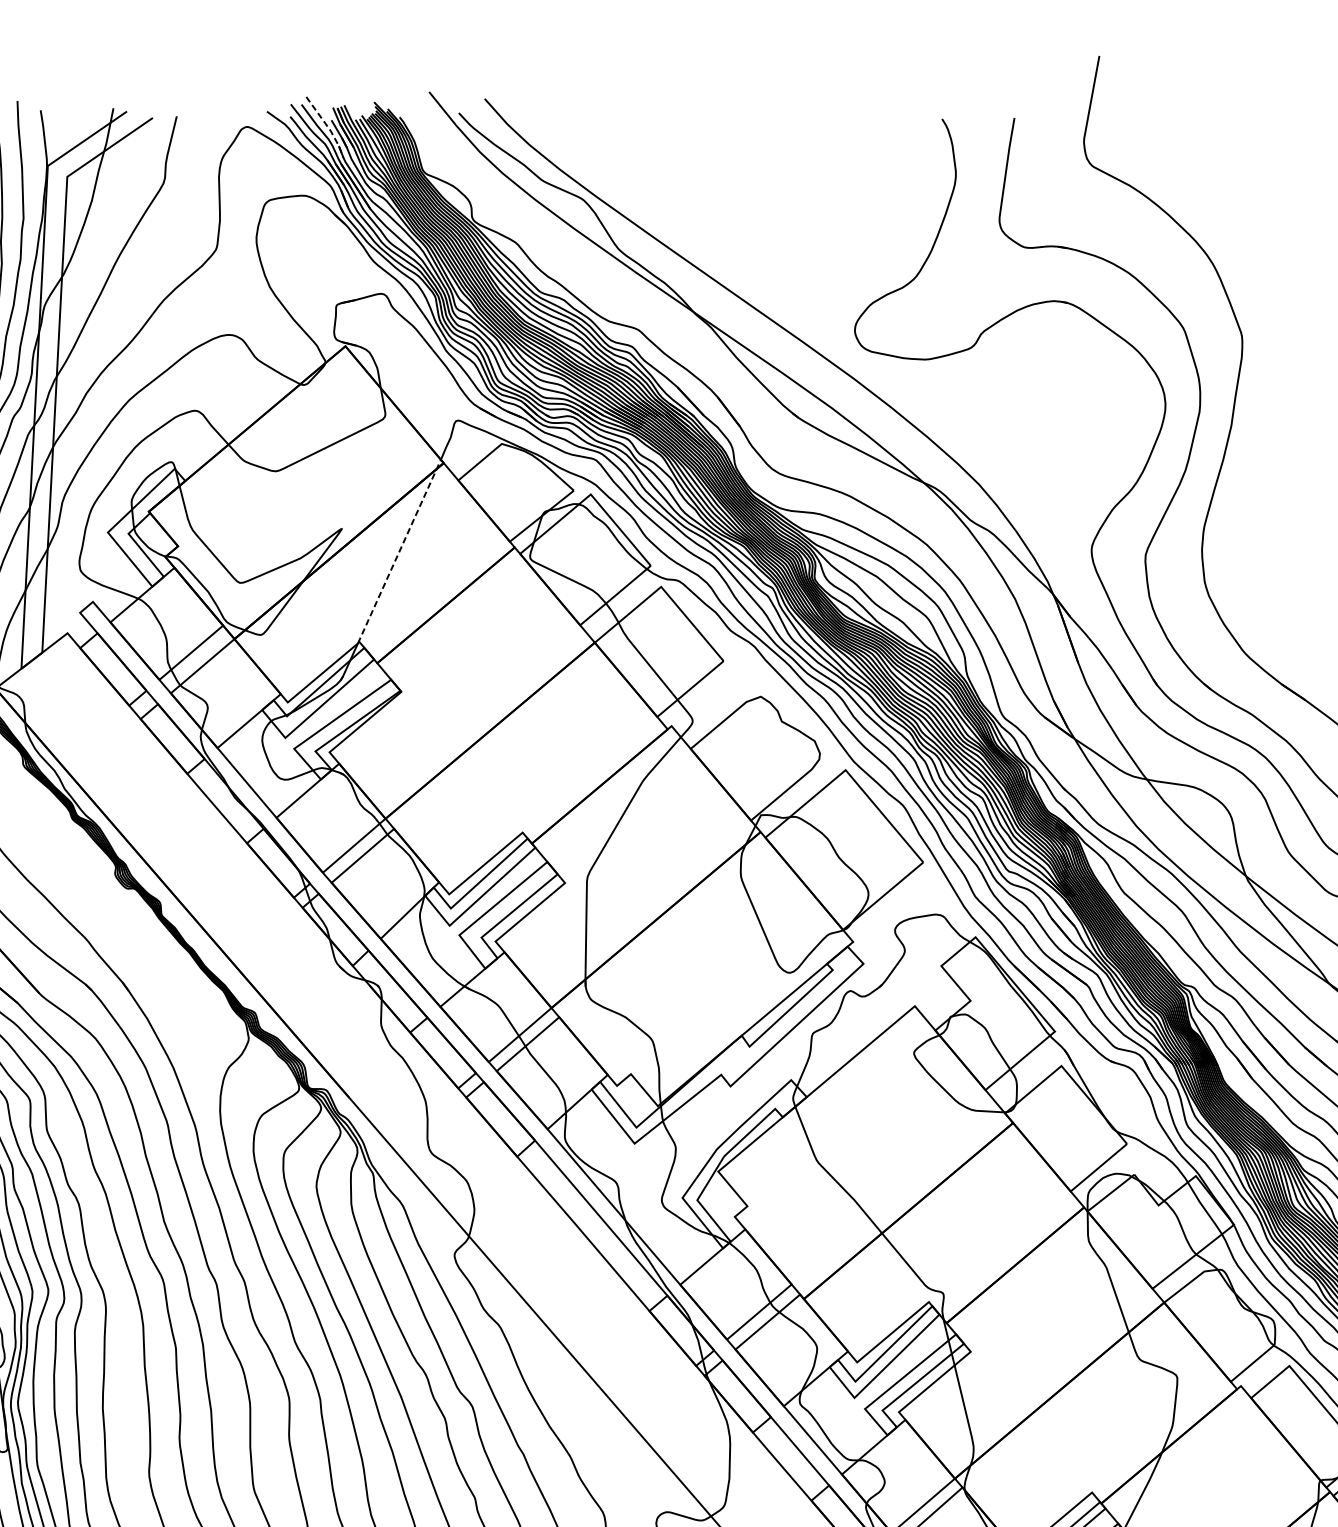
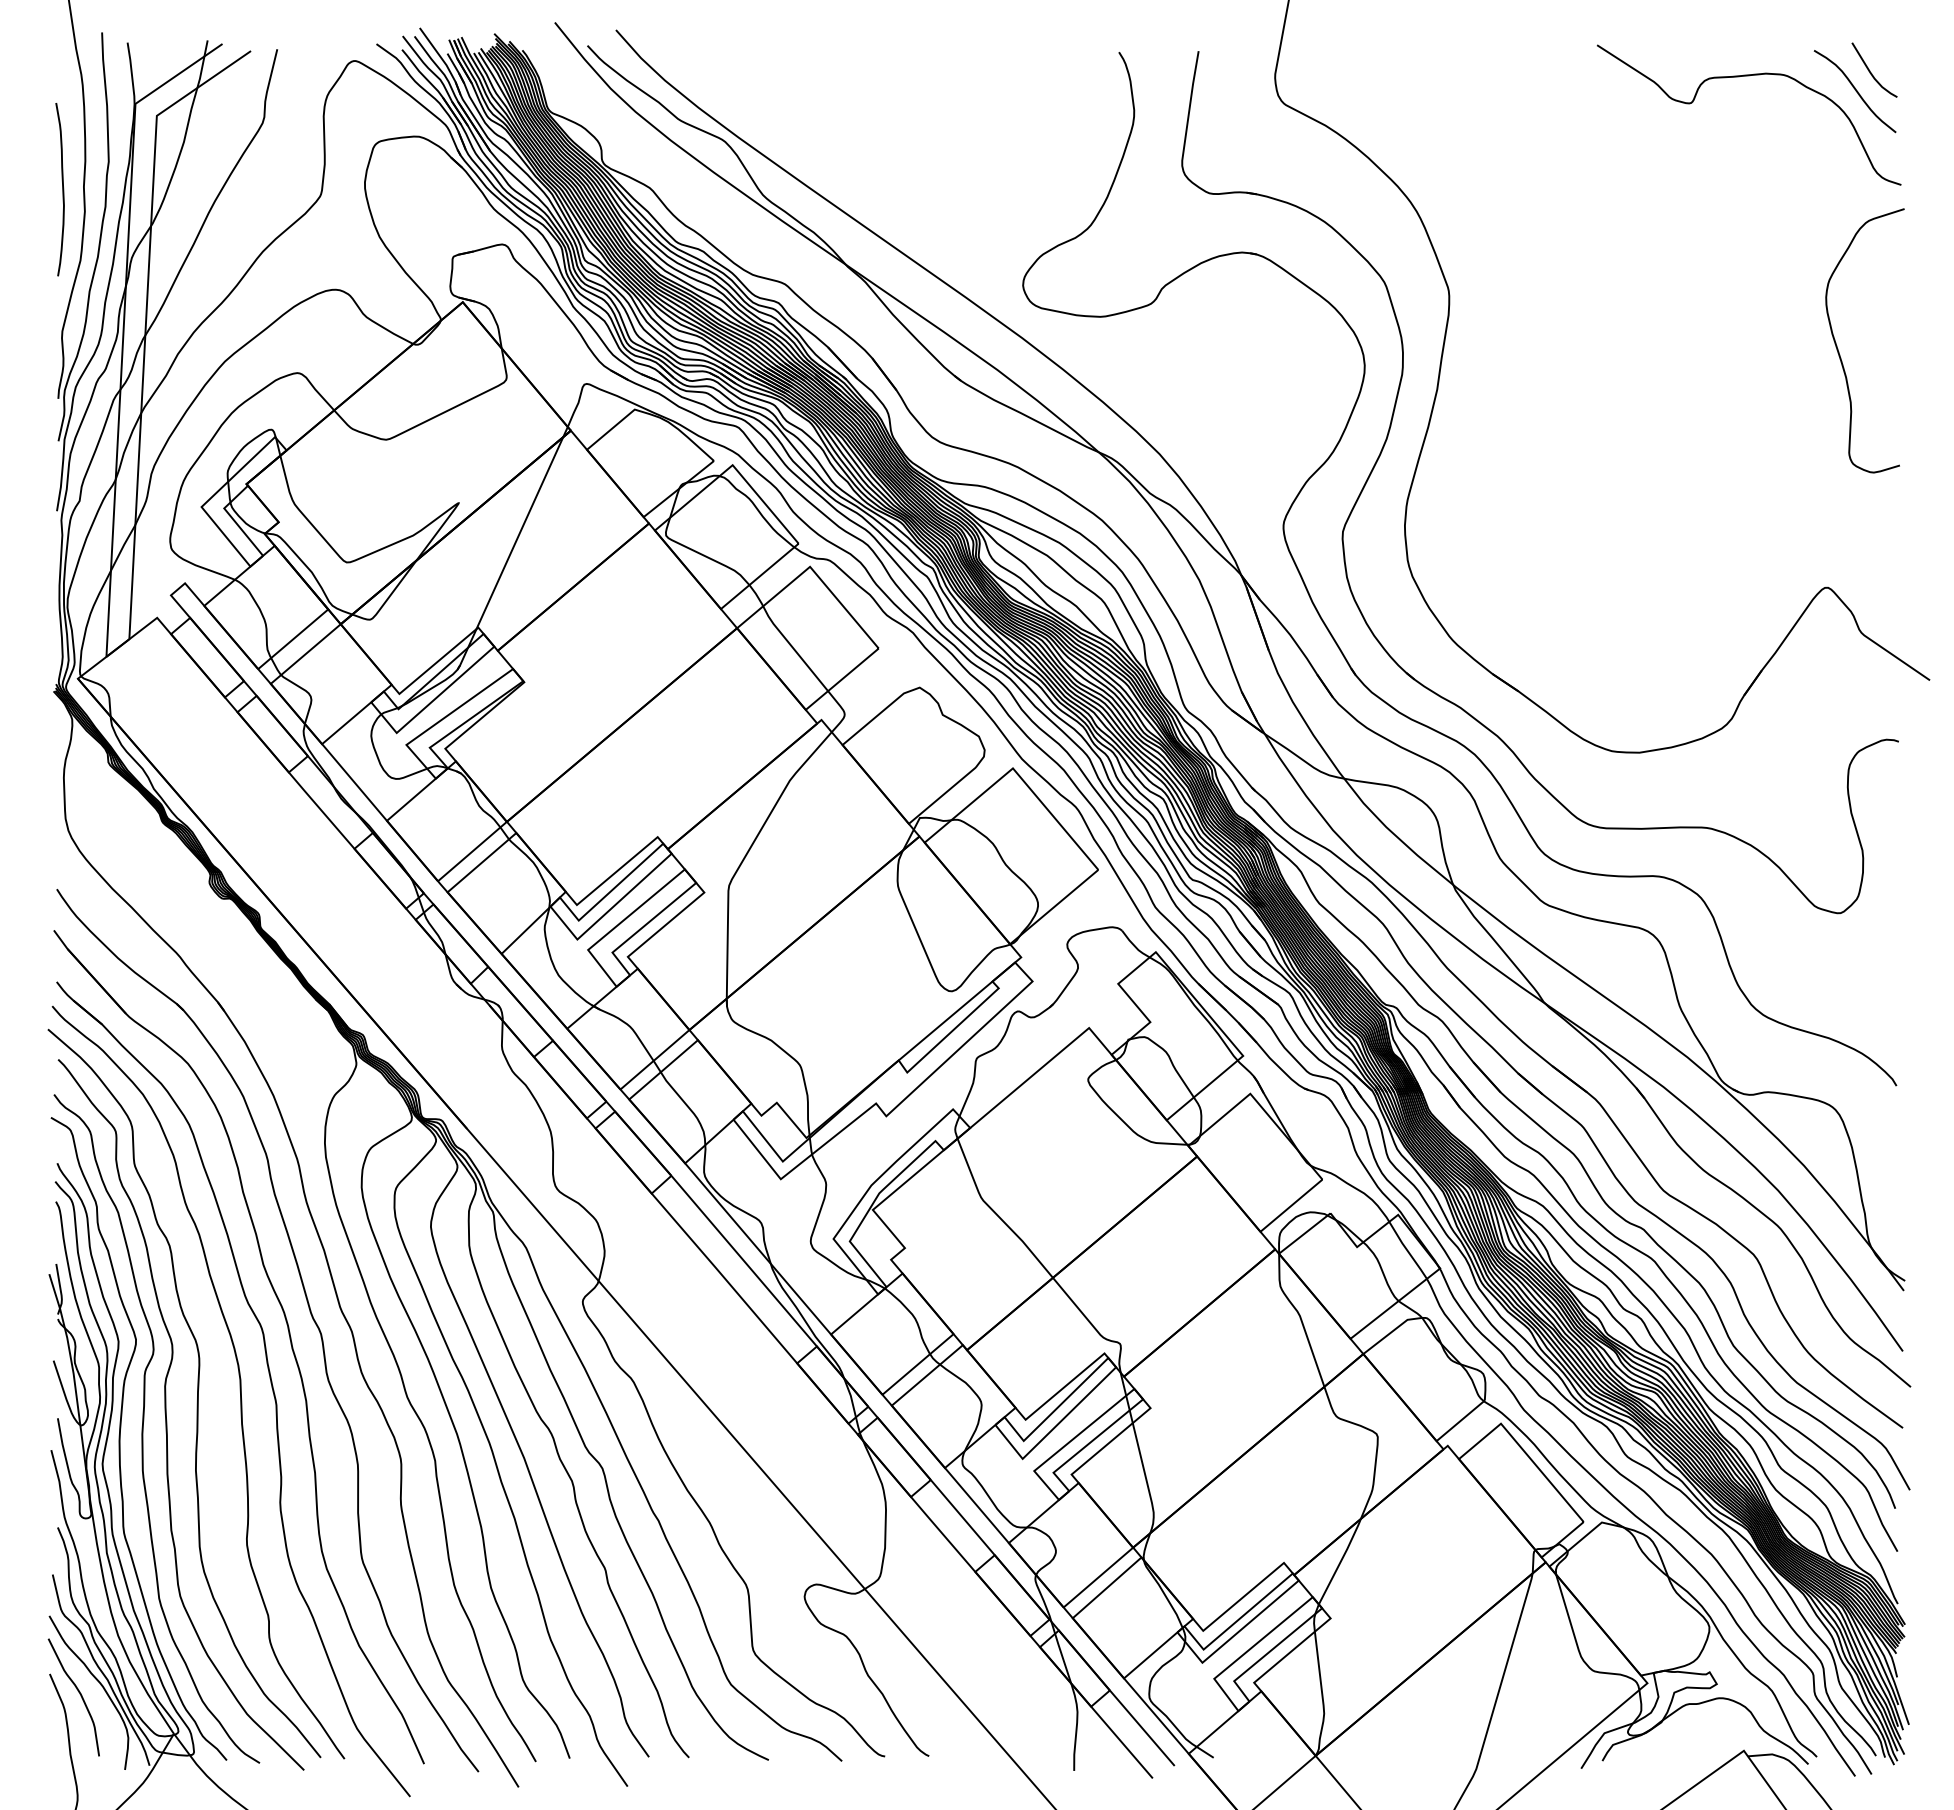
line: (327, 127) -> (443, 61), dashed -> solid
line: (399, 552) -> (522, 528), dashed -> solid

